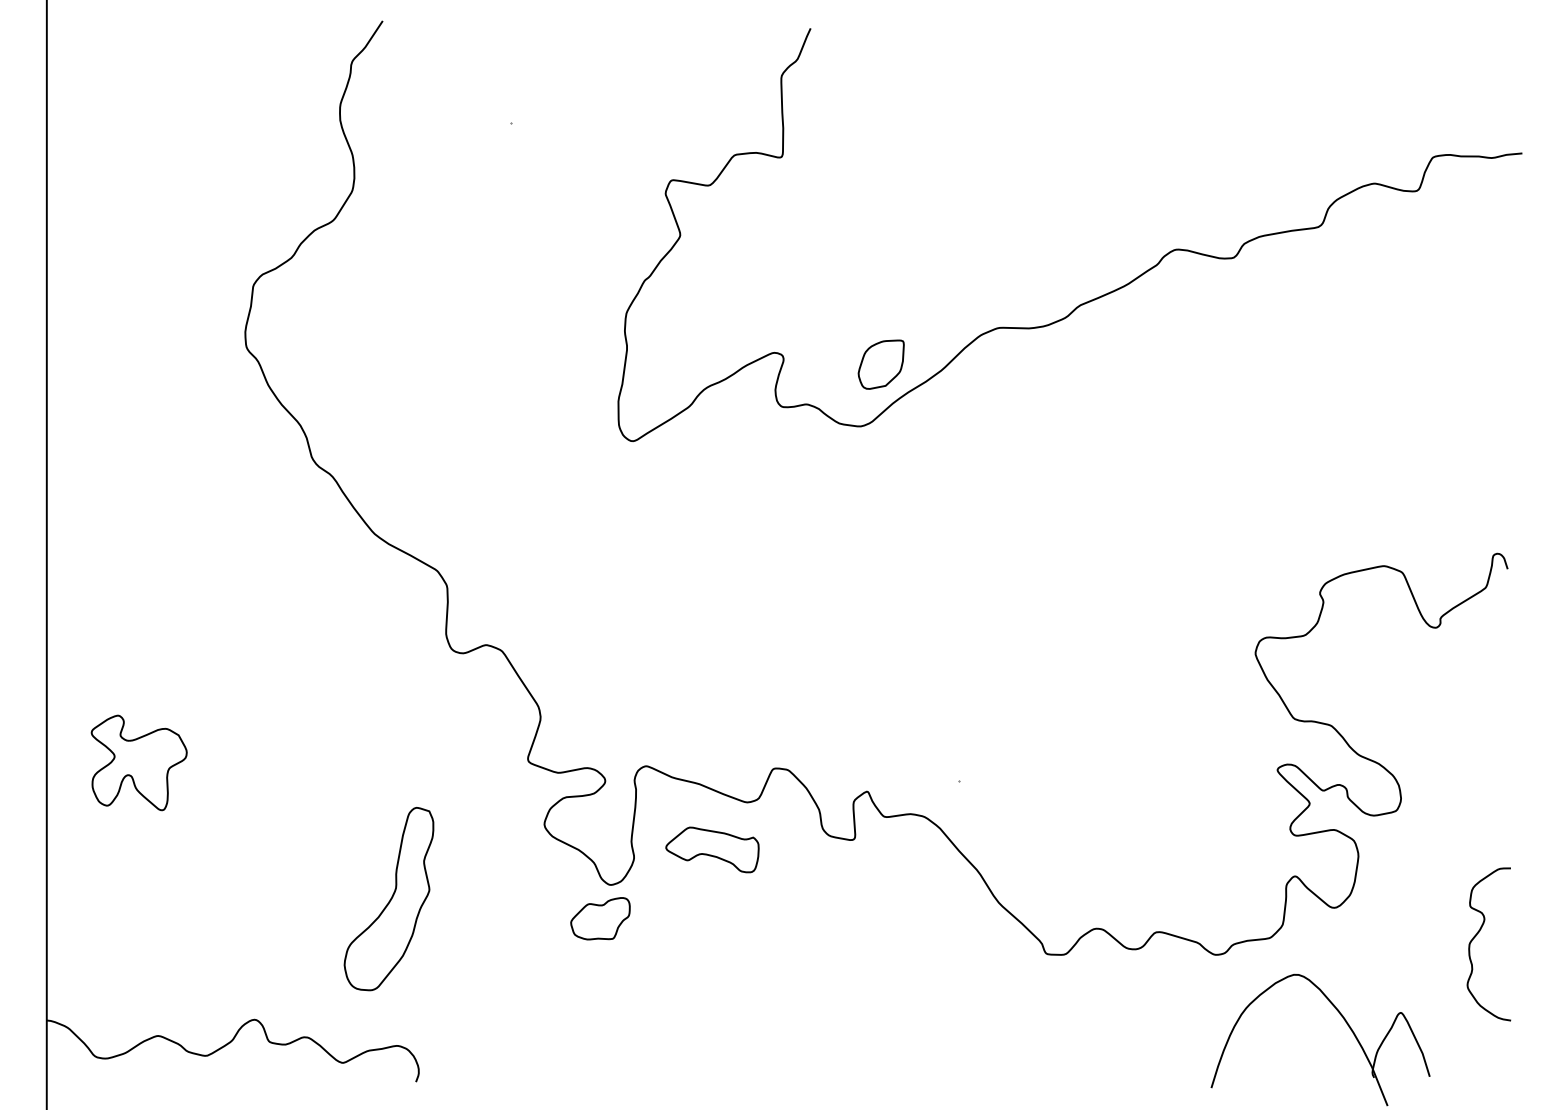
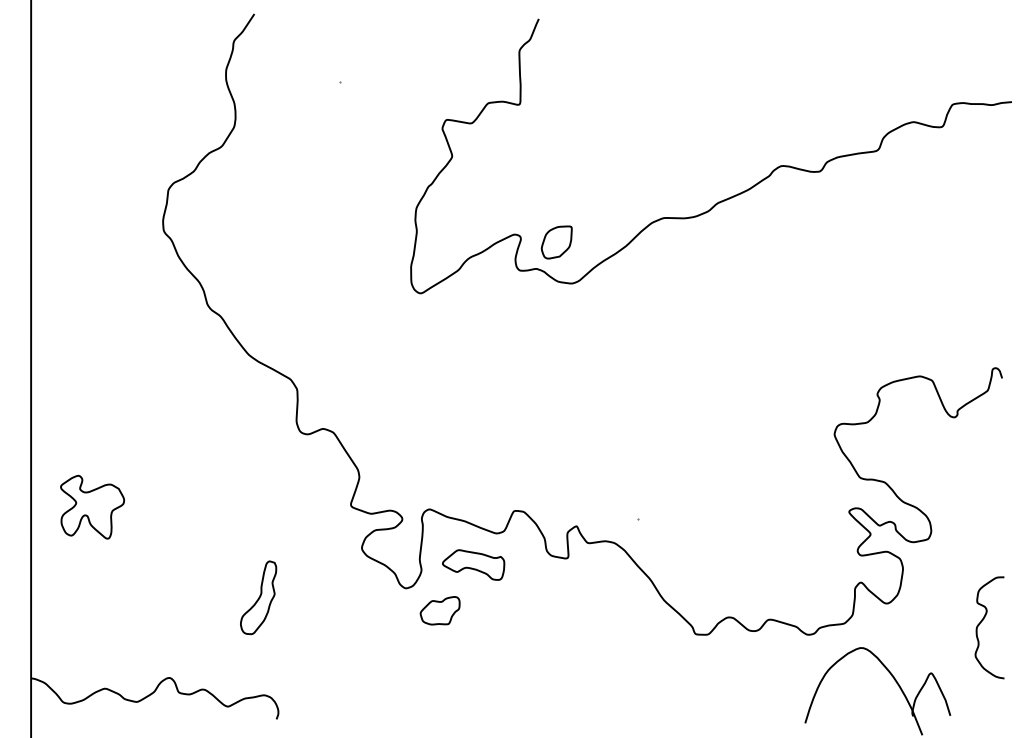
part: (880, 364) -> (556, 242), moved
part: (388, 898) -> (258, 597), size x0.6
part: (599, 918) -> (439, 610), moved

